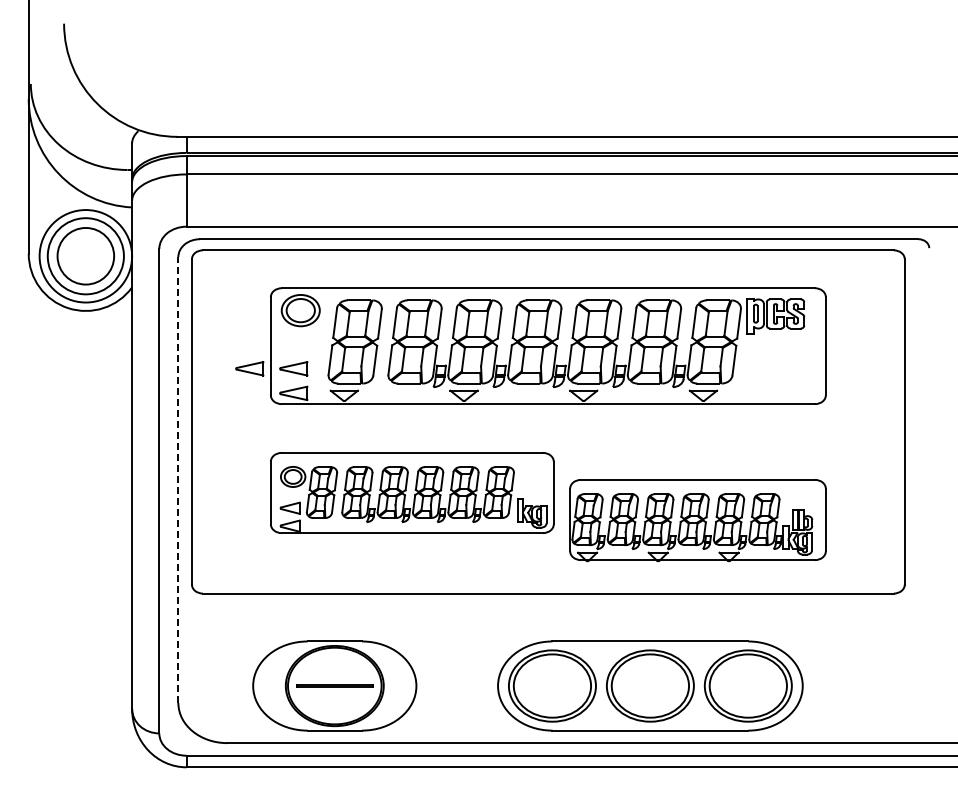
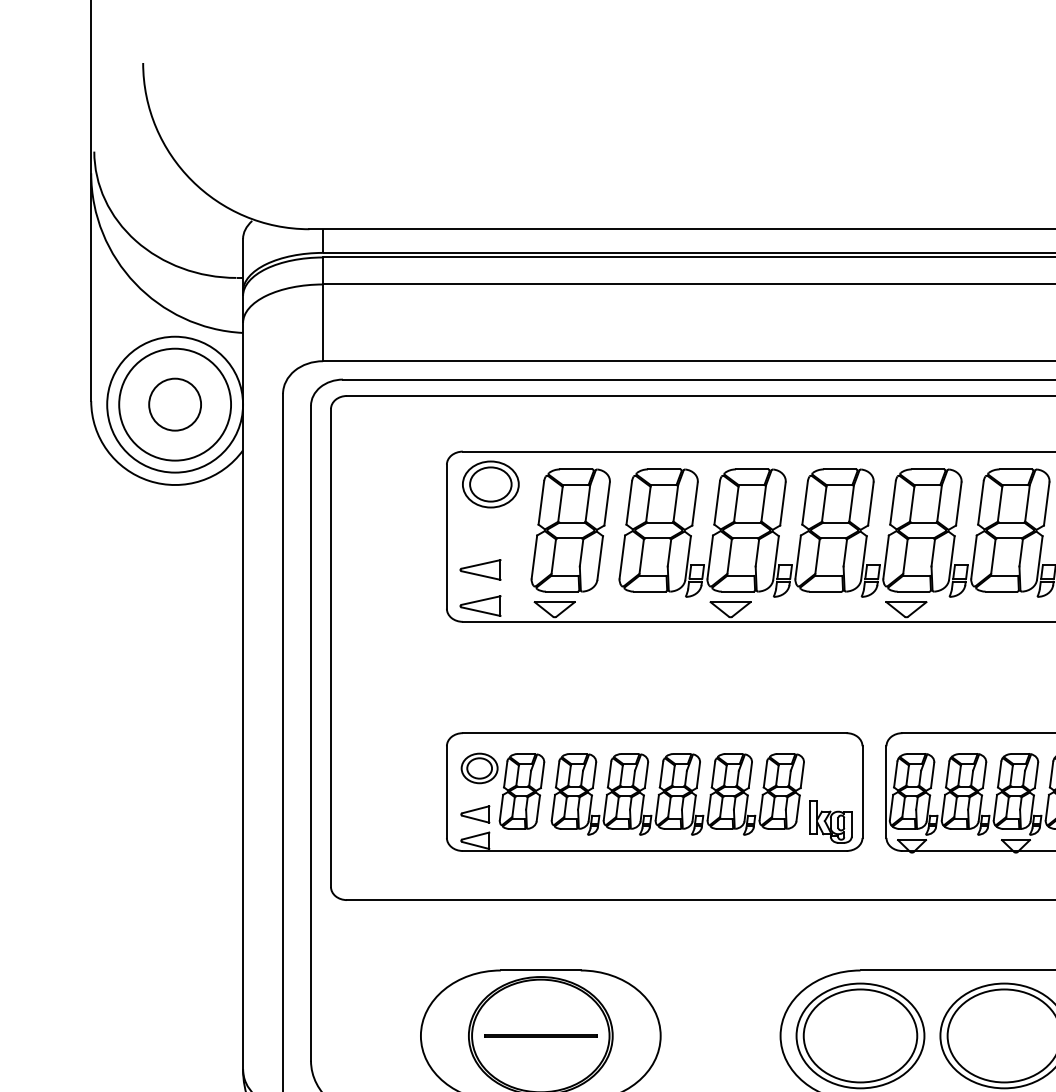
circle: (85, 255) -> (174, 403), size x0.62
part: (249, 368) -> (415, 569), removed
line: (178, 480) -> (311, 734), dashed -> solid
part: (412, 492) -> (654, 791), moved

